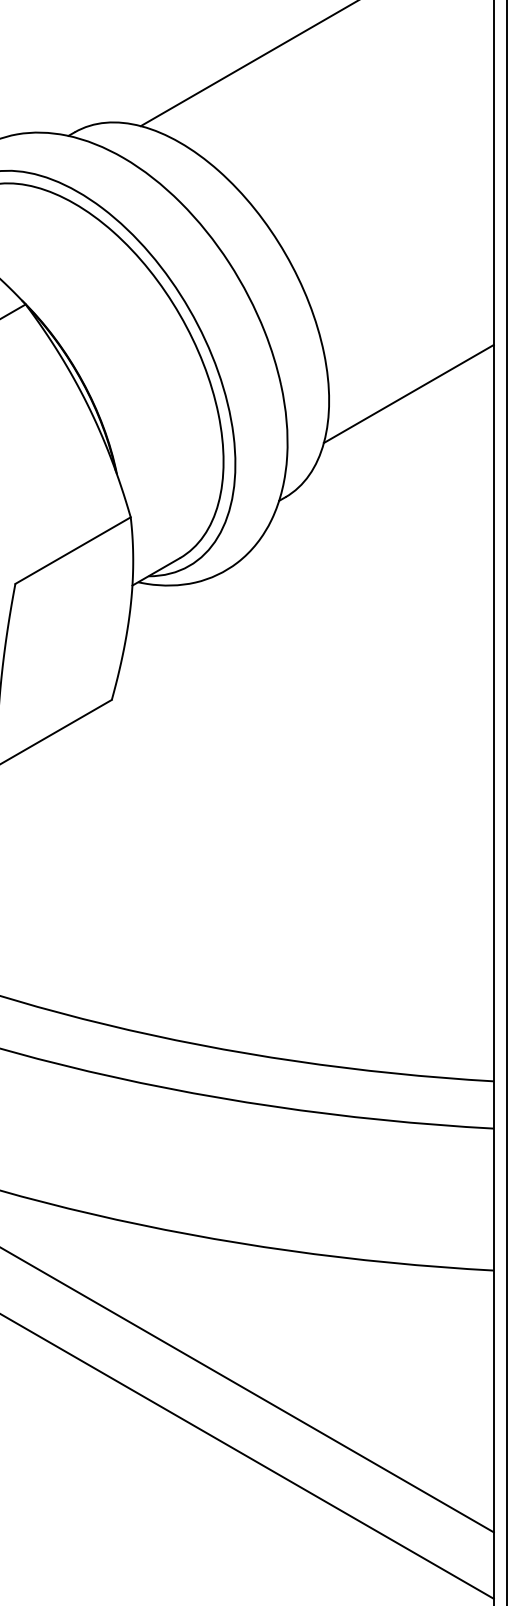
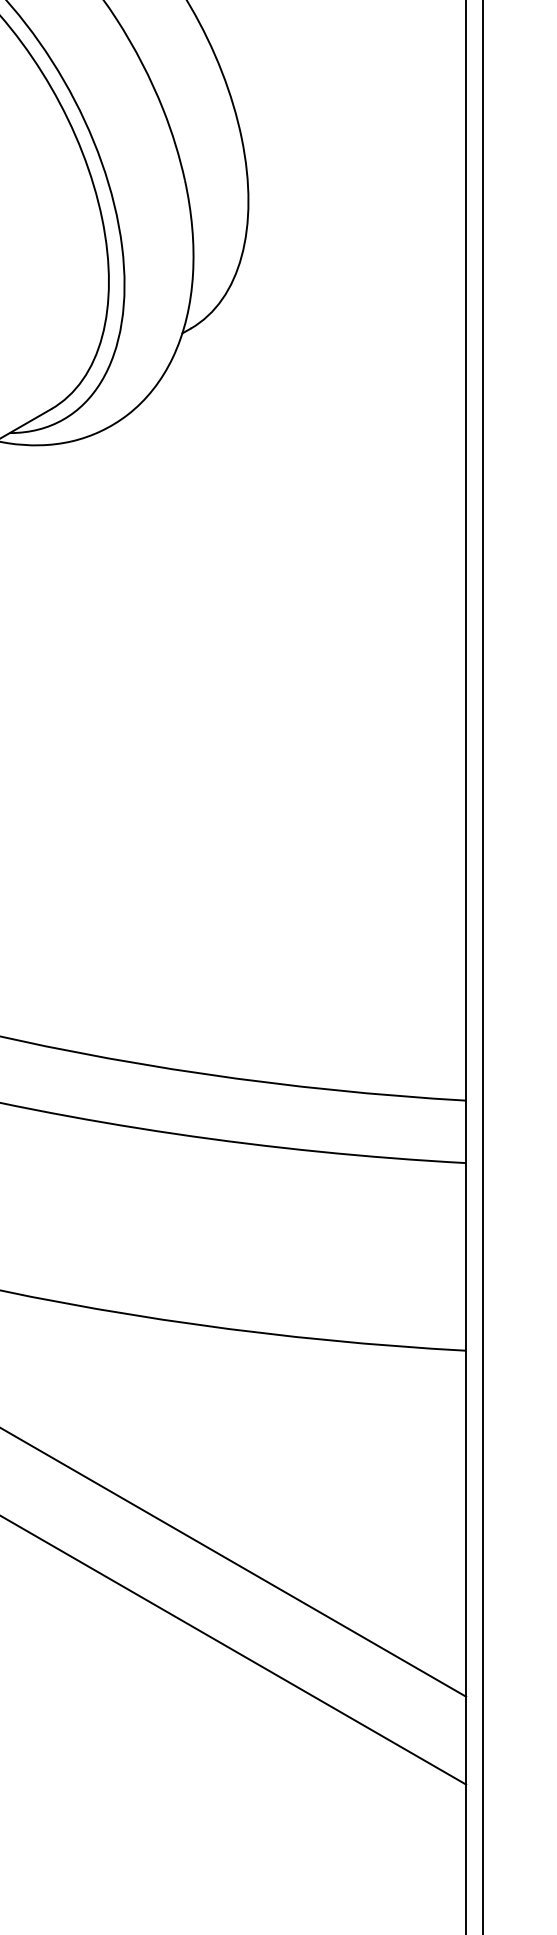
line: (408, 393) -> (353, 191), removed

